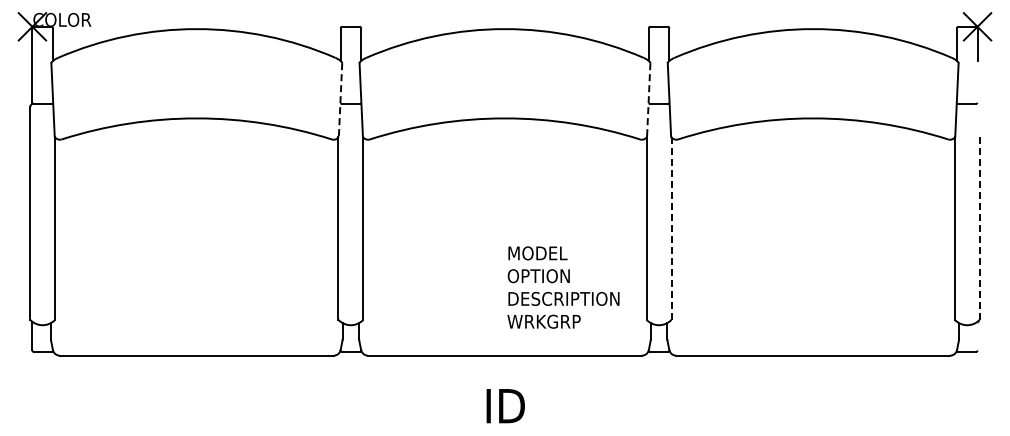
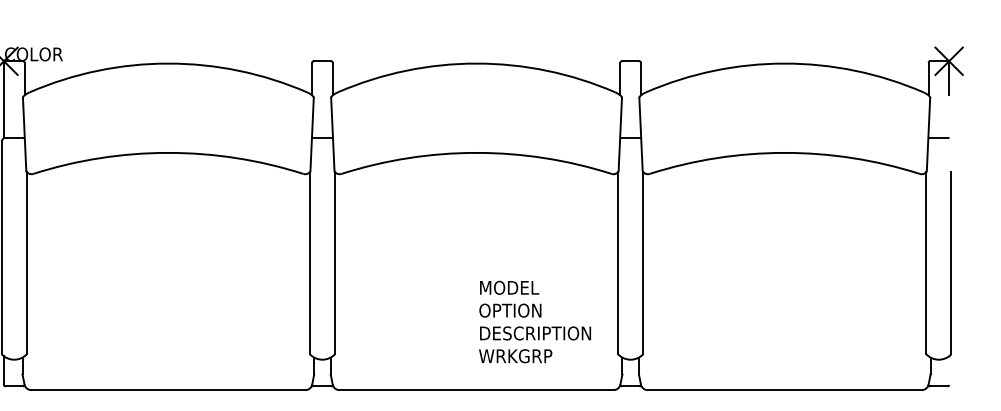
line: (340, 100) -> (312, 134), dashed -> solid
line: (648, 100) -> (620, 134), dashed -> solid
line: (671, 229) -> (643, 263), dashed -> solid
line: (979, 229) -> (951, 263), dashed -> solid

